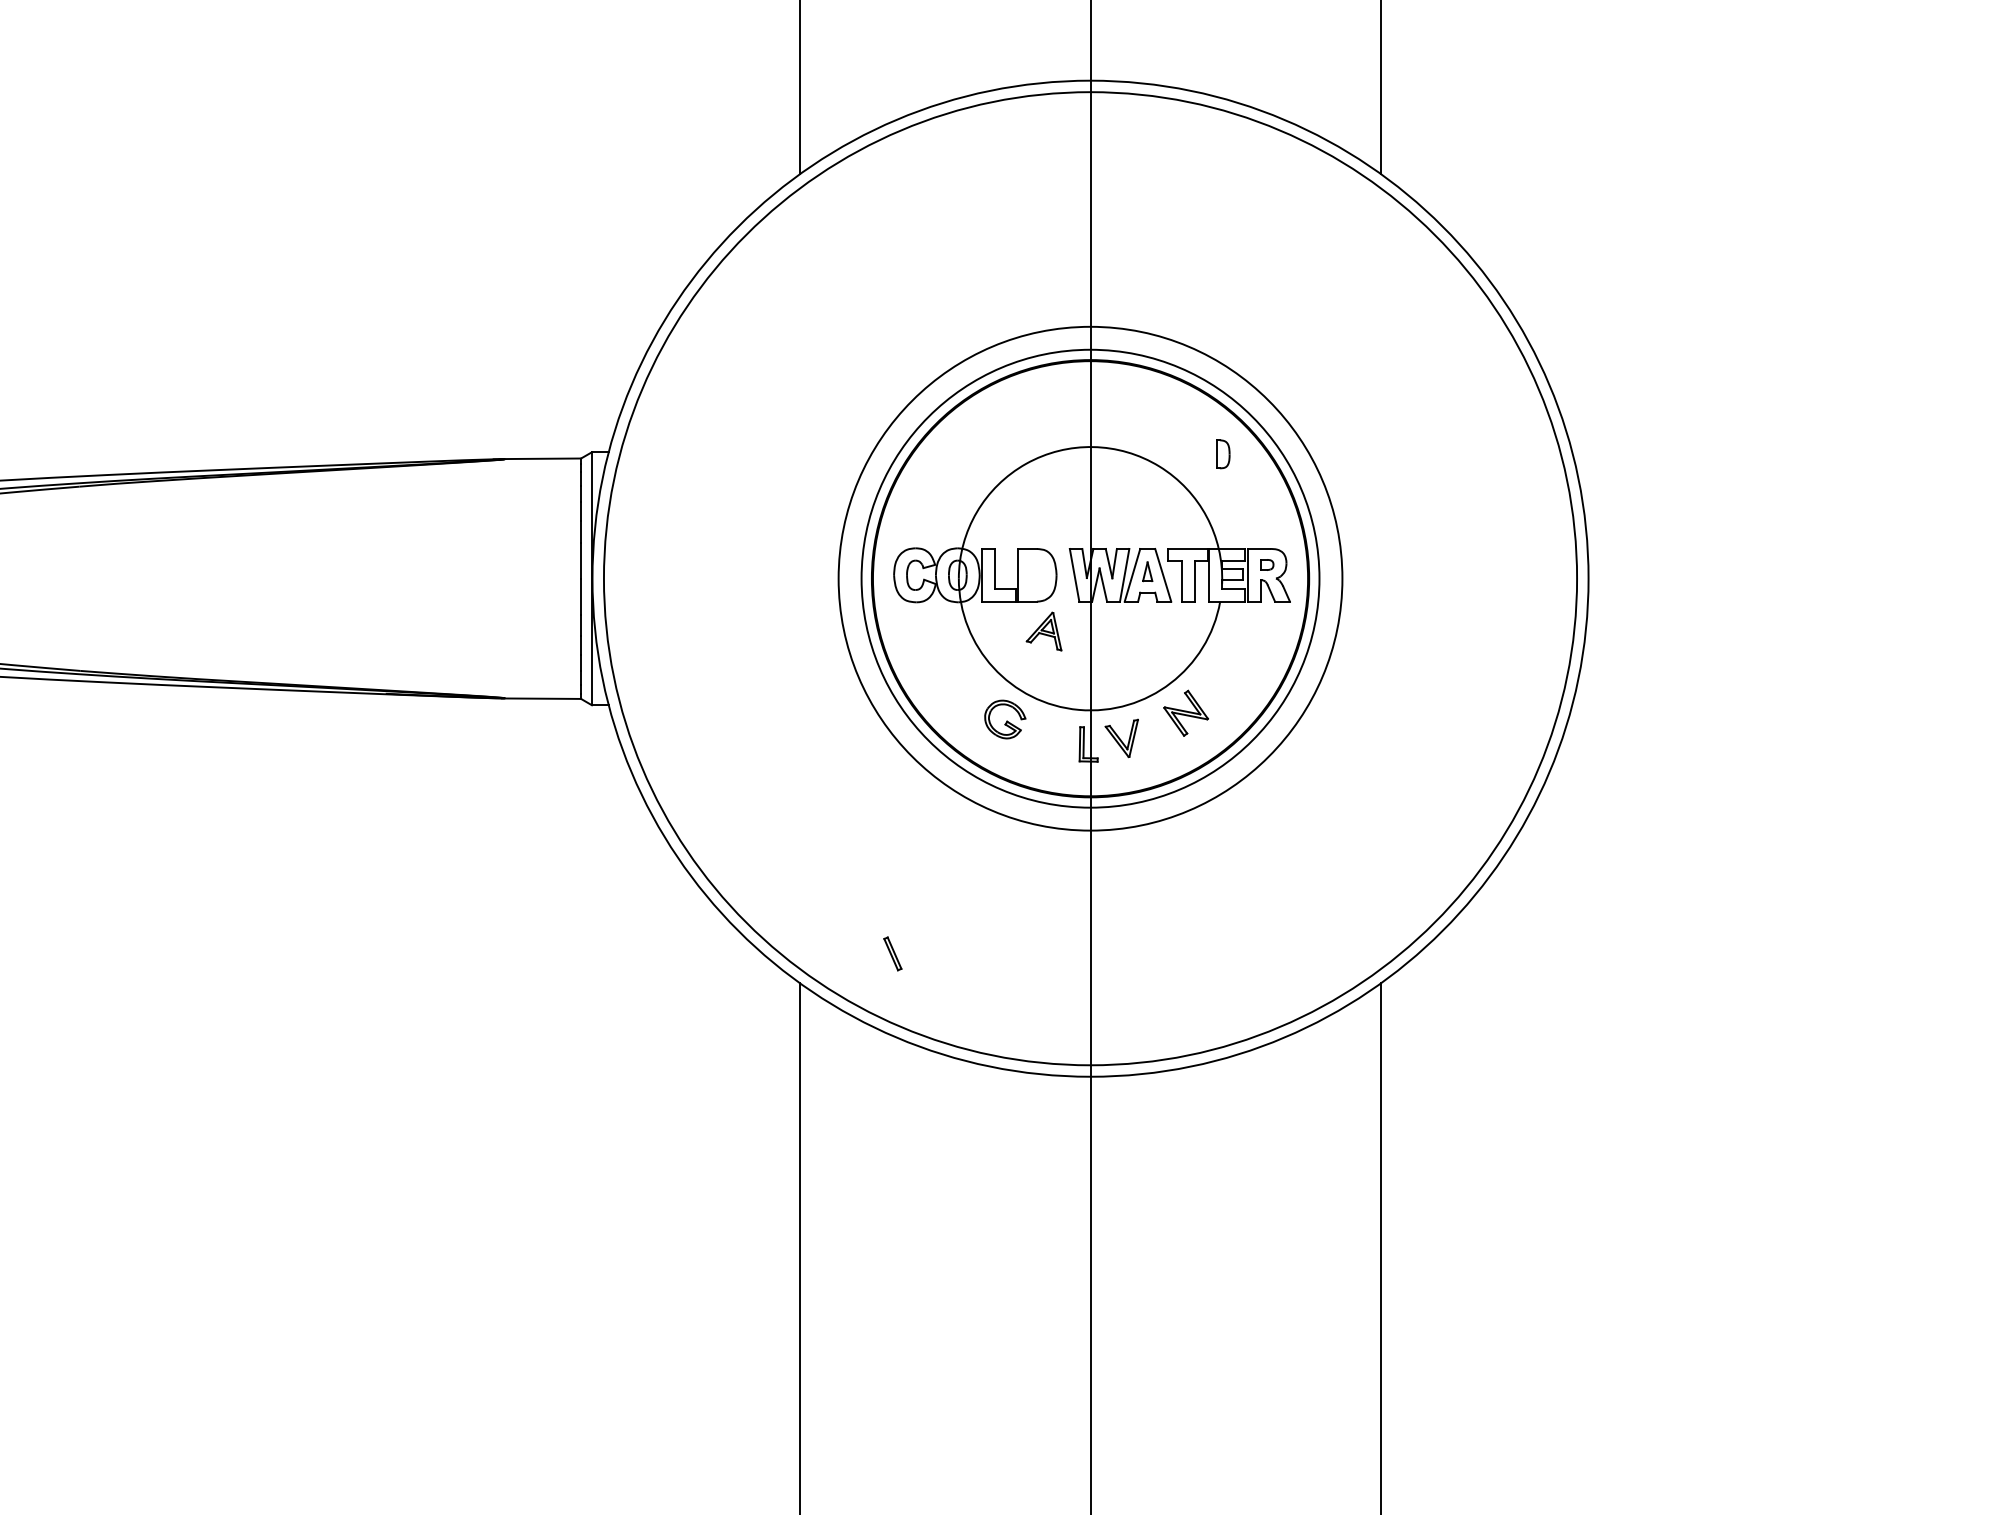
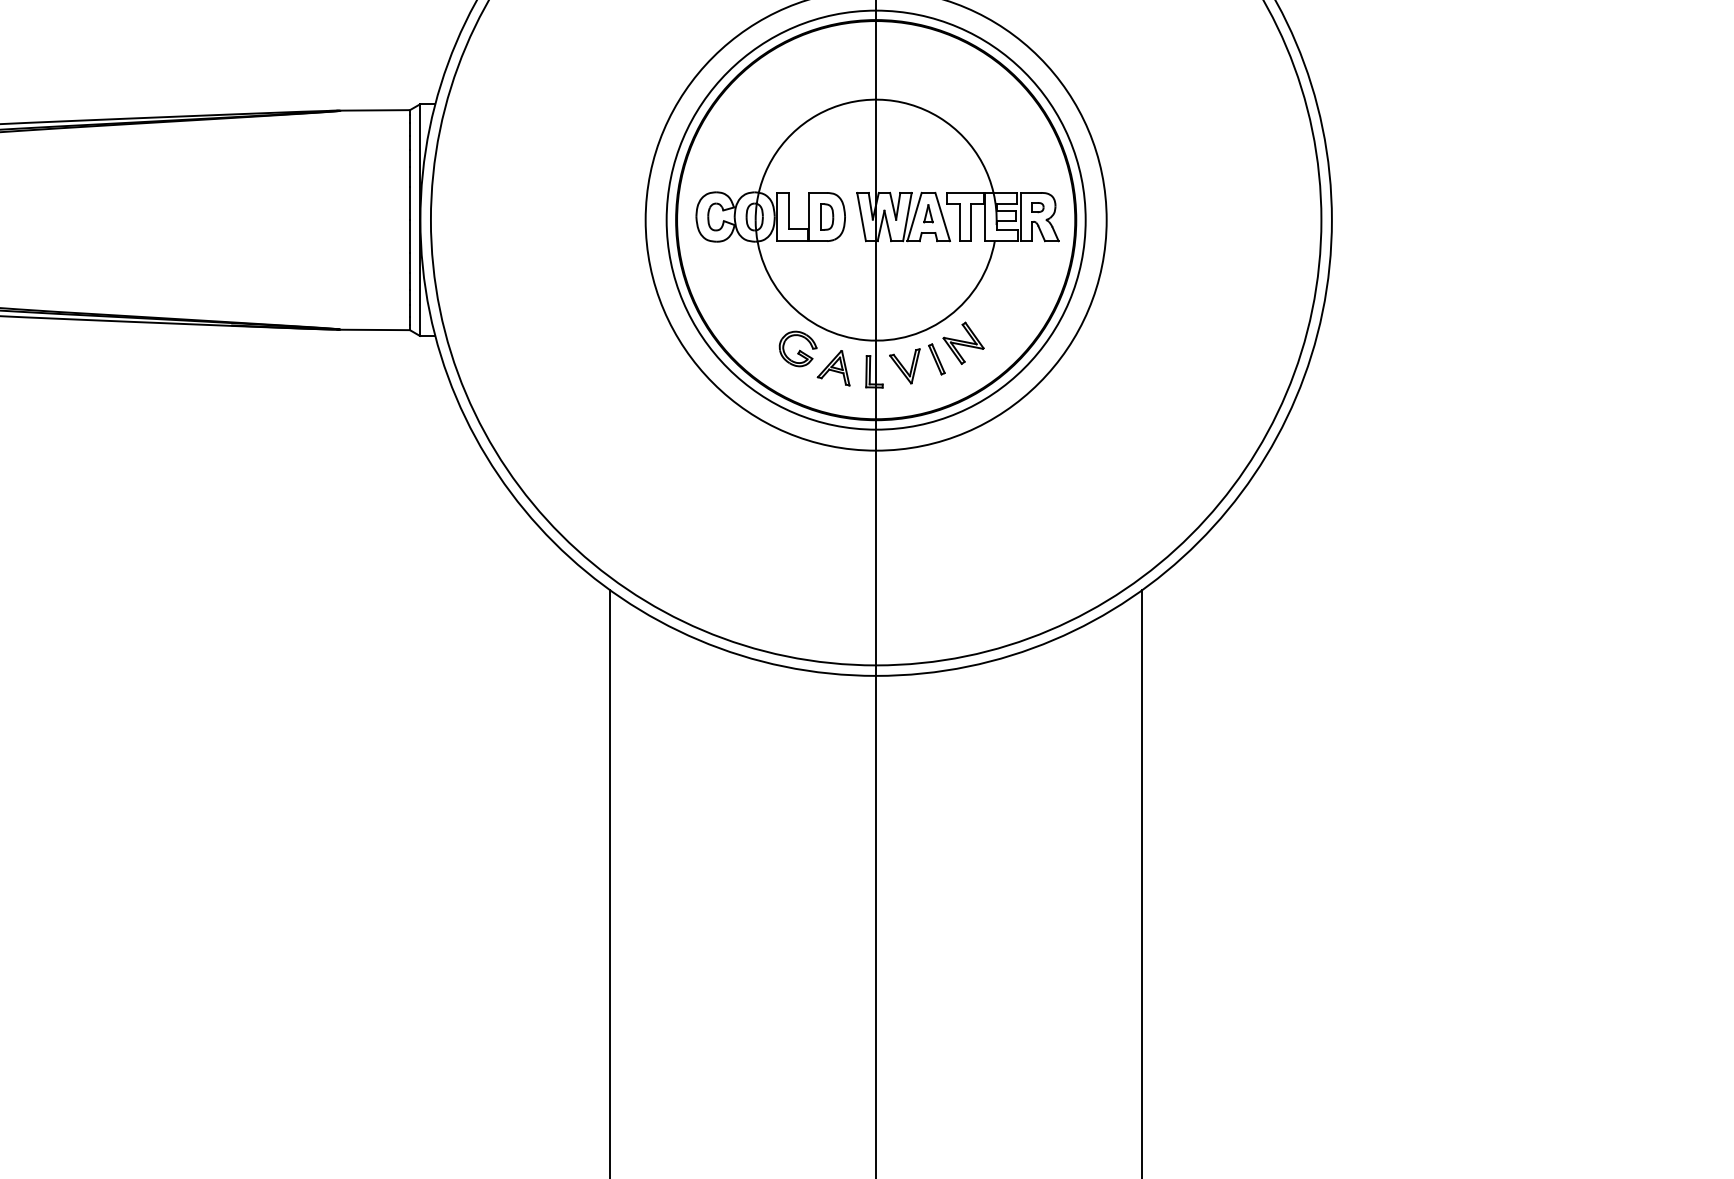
part: (1223, 454) -> (827, 217), moved
part: (1043, 631) -> (833, 368), moved
part: (892, 953) -> (936, 359), moved

